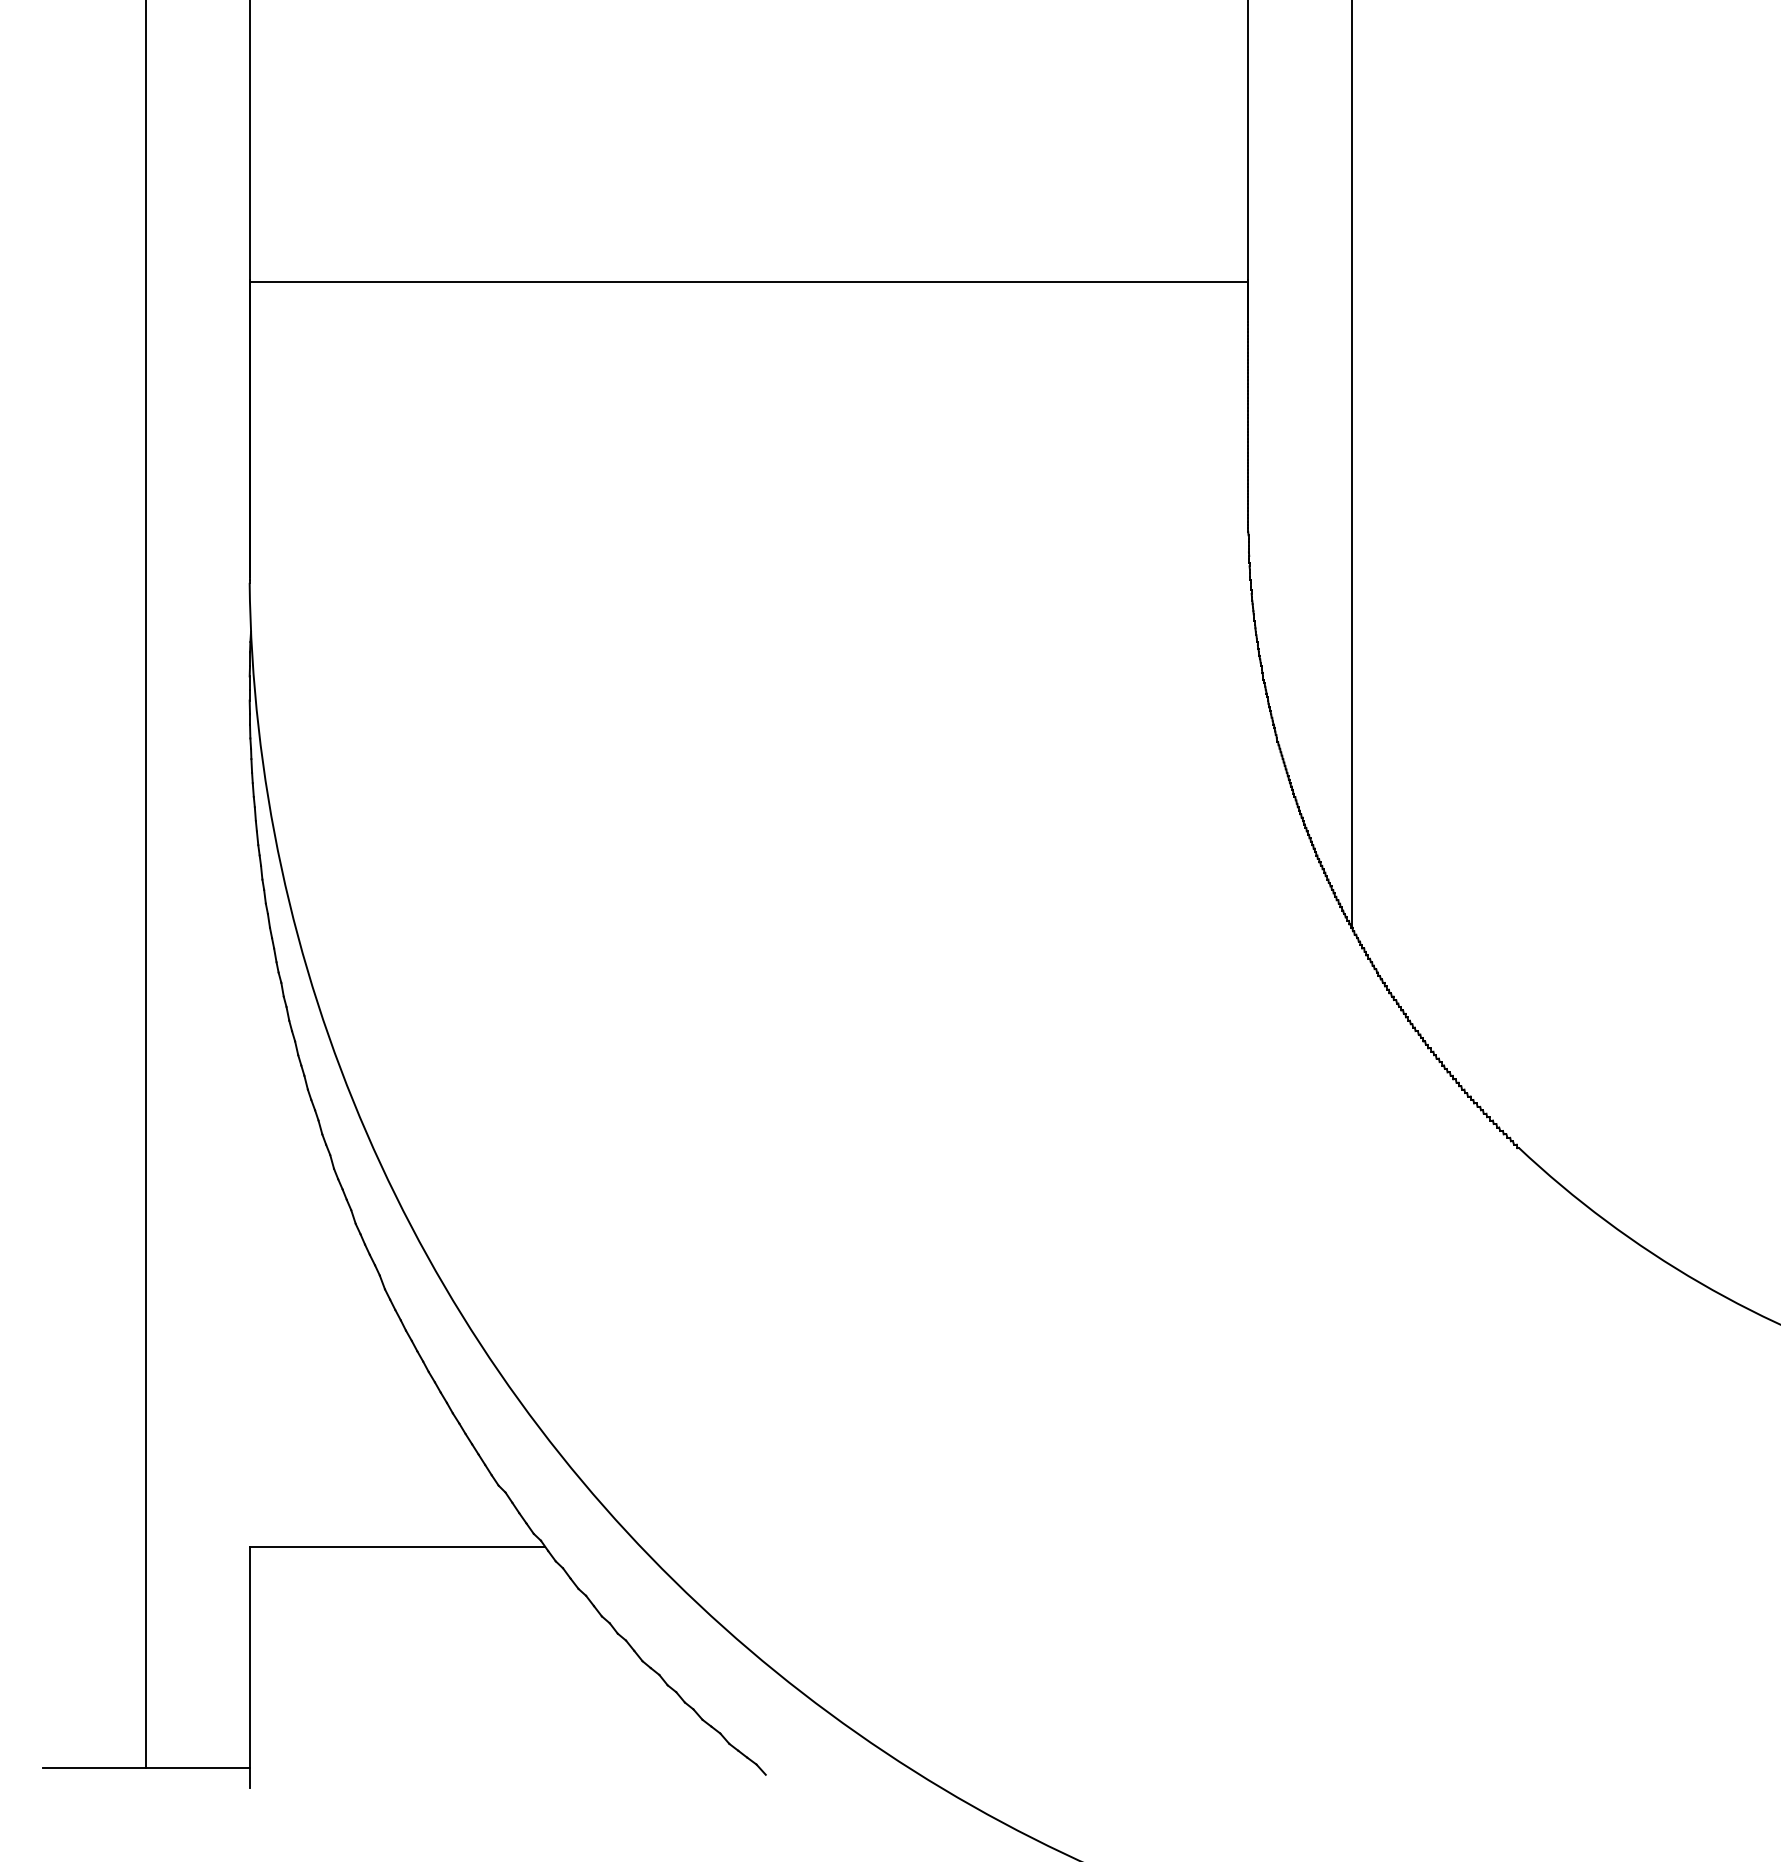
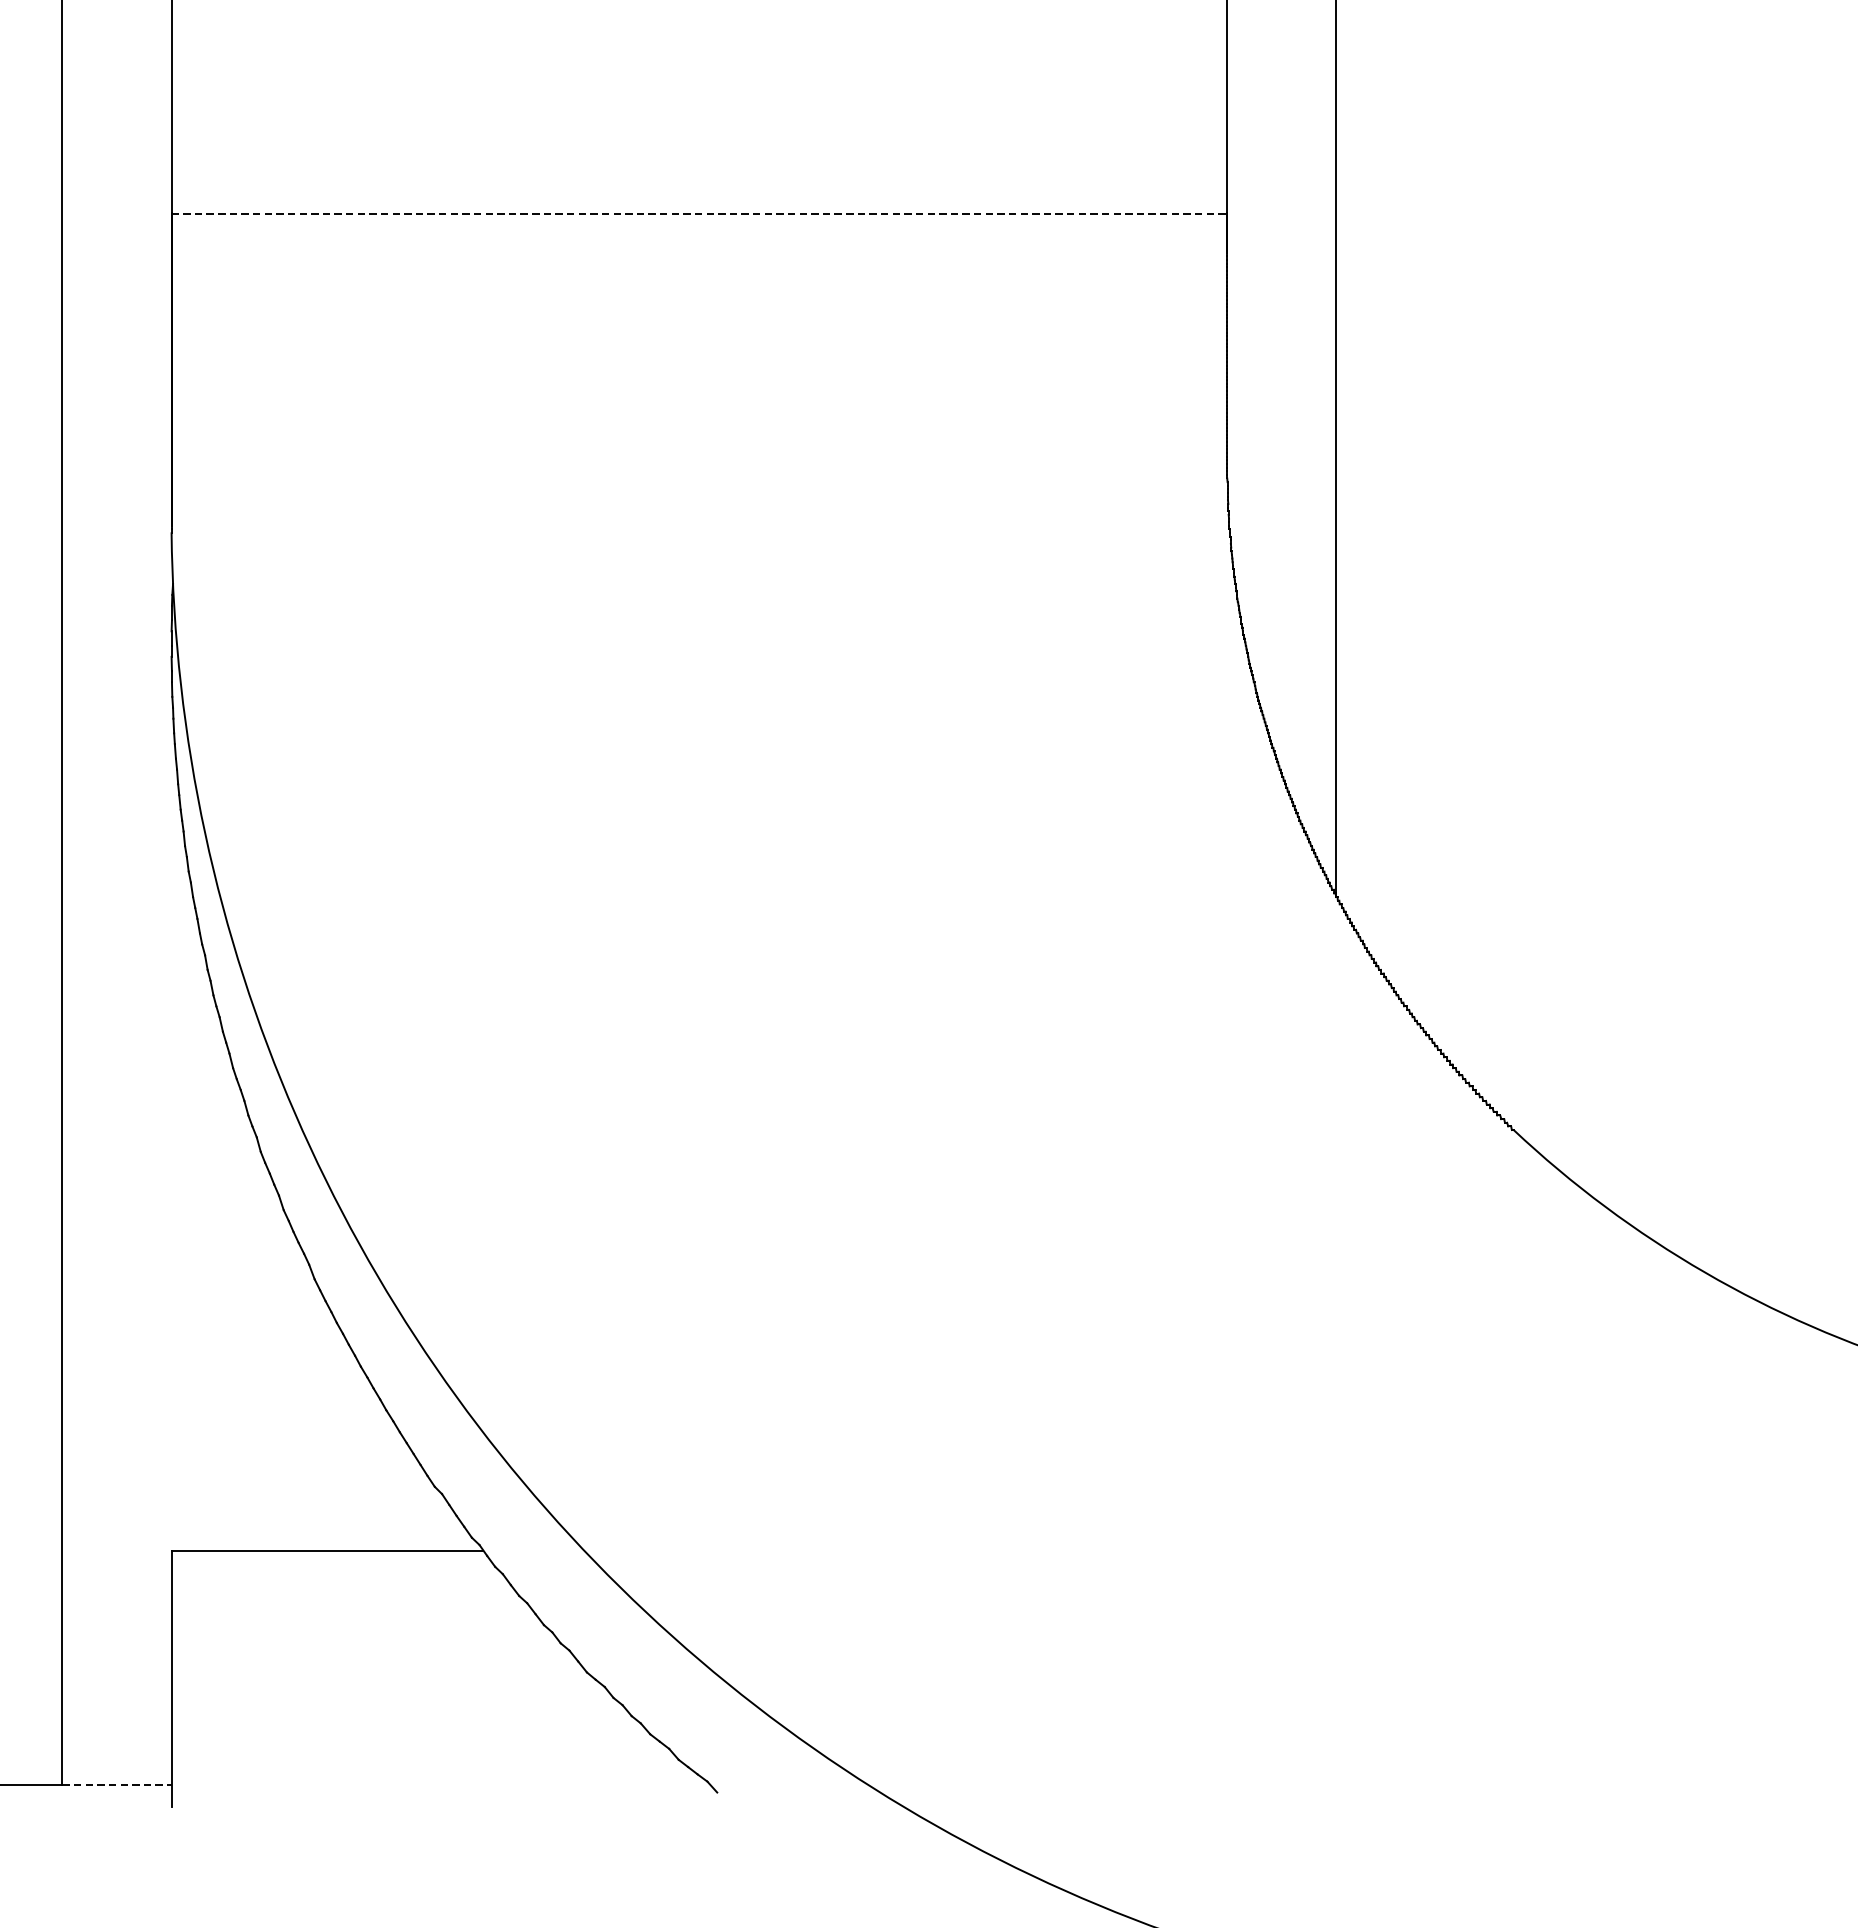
line: (749, 282) -> (699, 214), solid -> dashed
line: (198, 1767) -> (117, 1784), solid -> dashed

